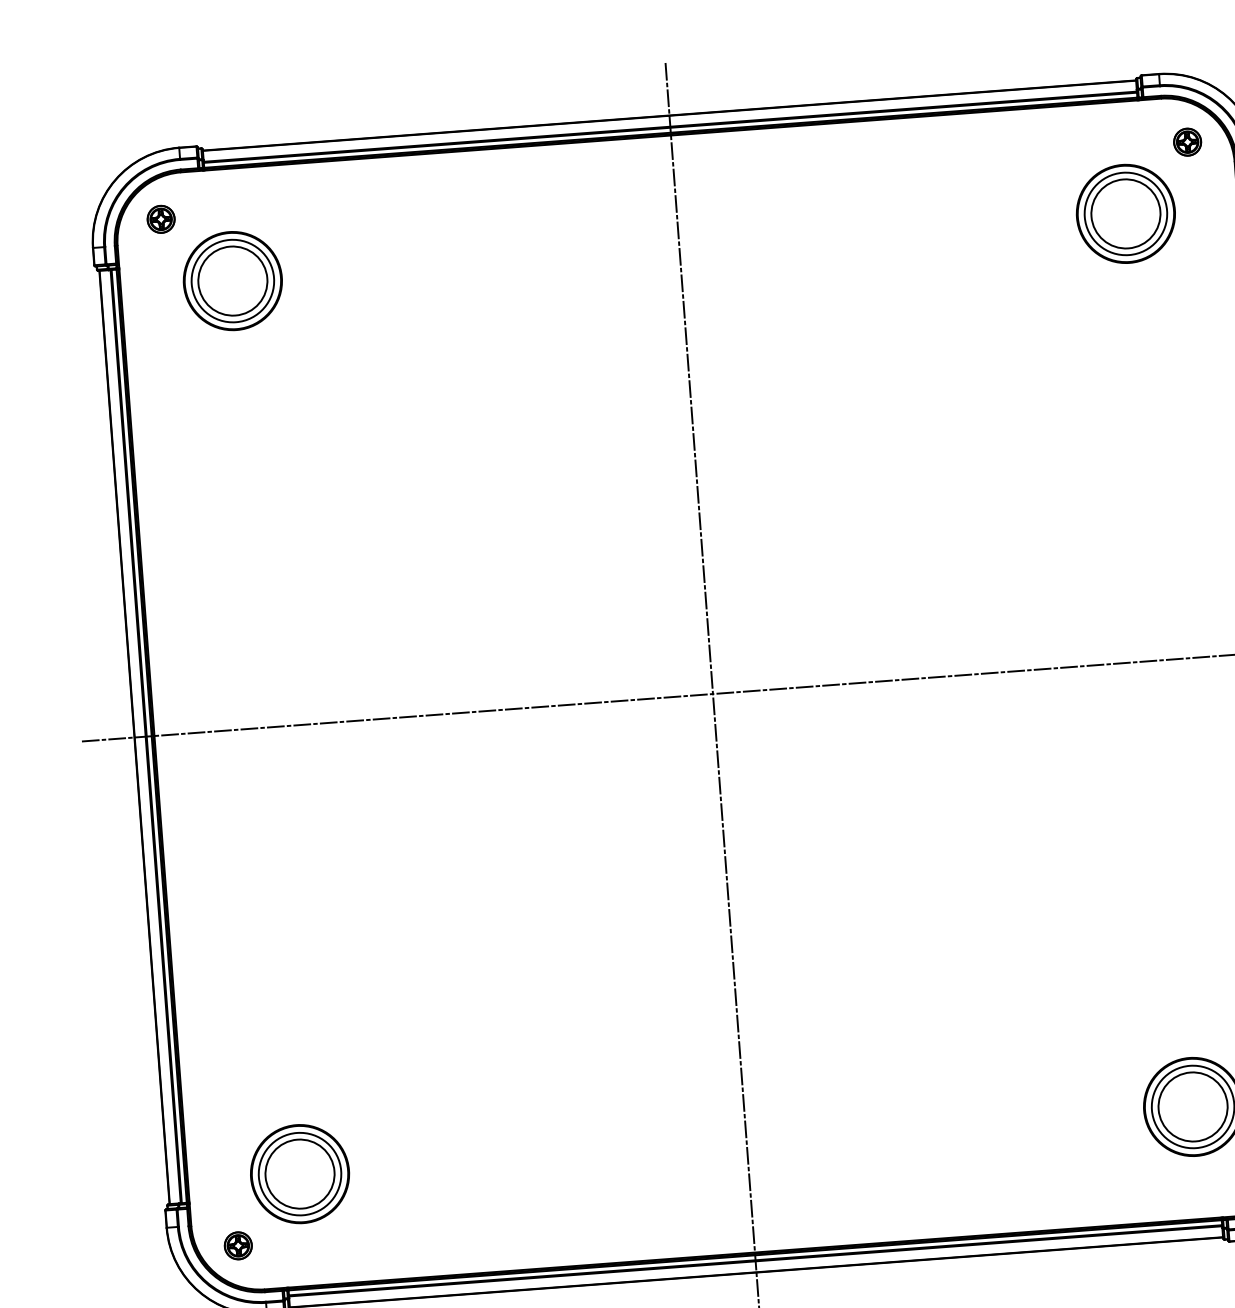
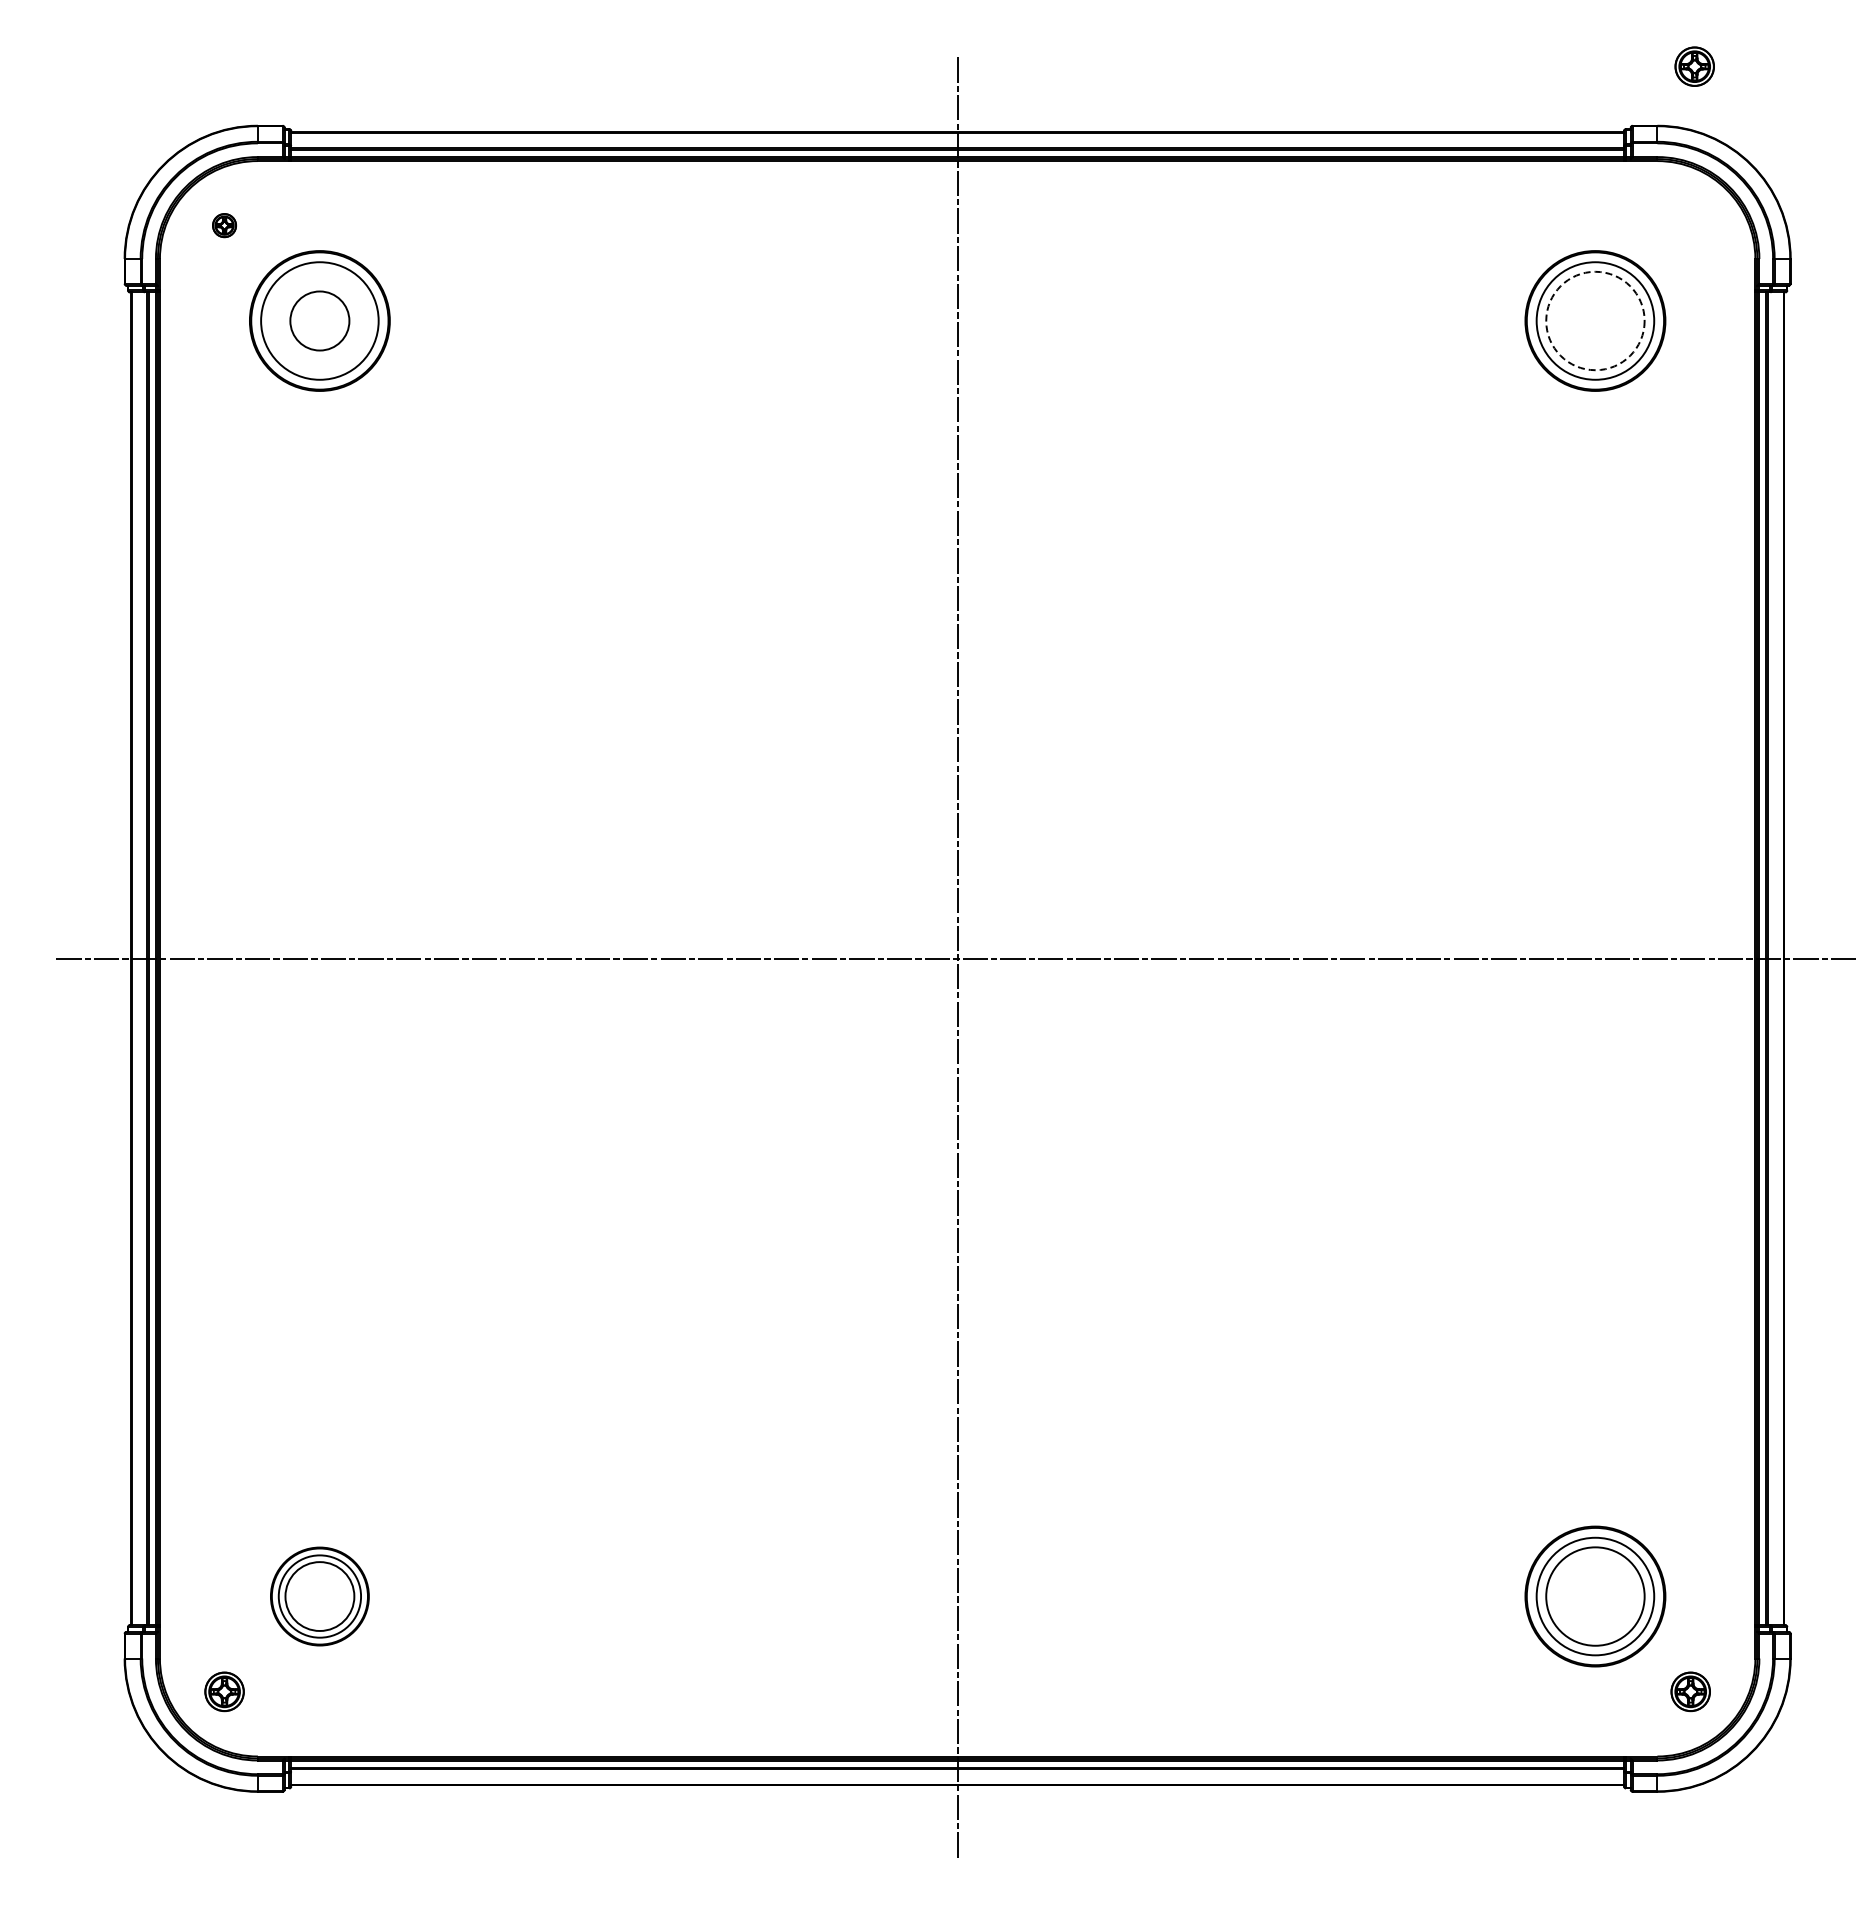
part: (1187, 142) -> (1694, 66), moved
circle: (1125, 213) -> (1595, 320), solid -> dashed
part: (161, 219) -> (224, 225), size x0.6
circle: (232, 280) -> (319, 320), size x0.6
part: (299, 1174) -> (319, 1596), size x0.7

